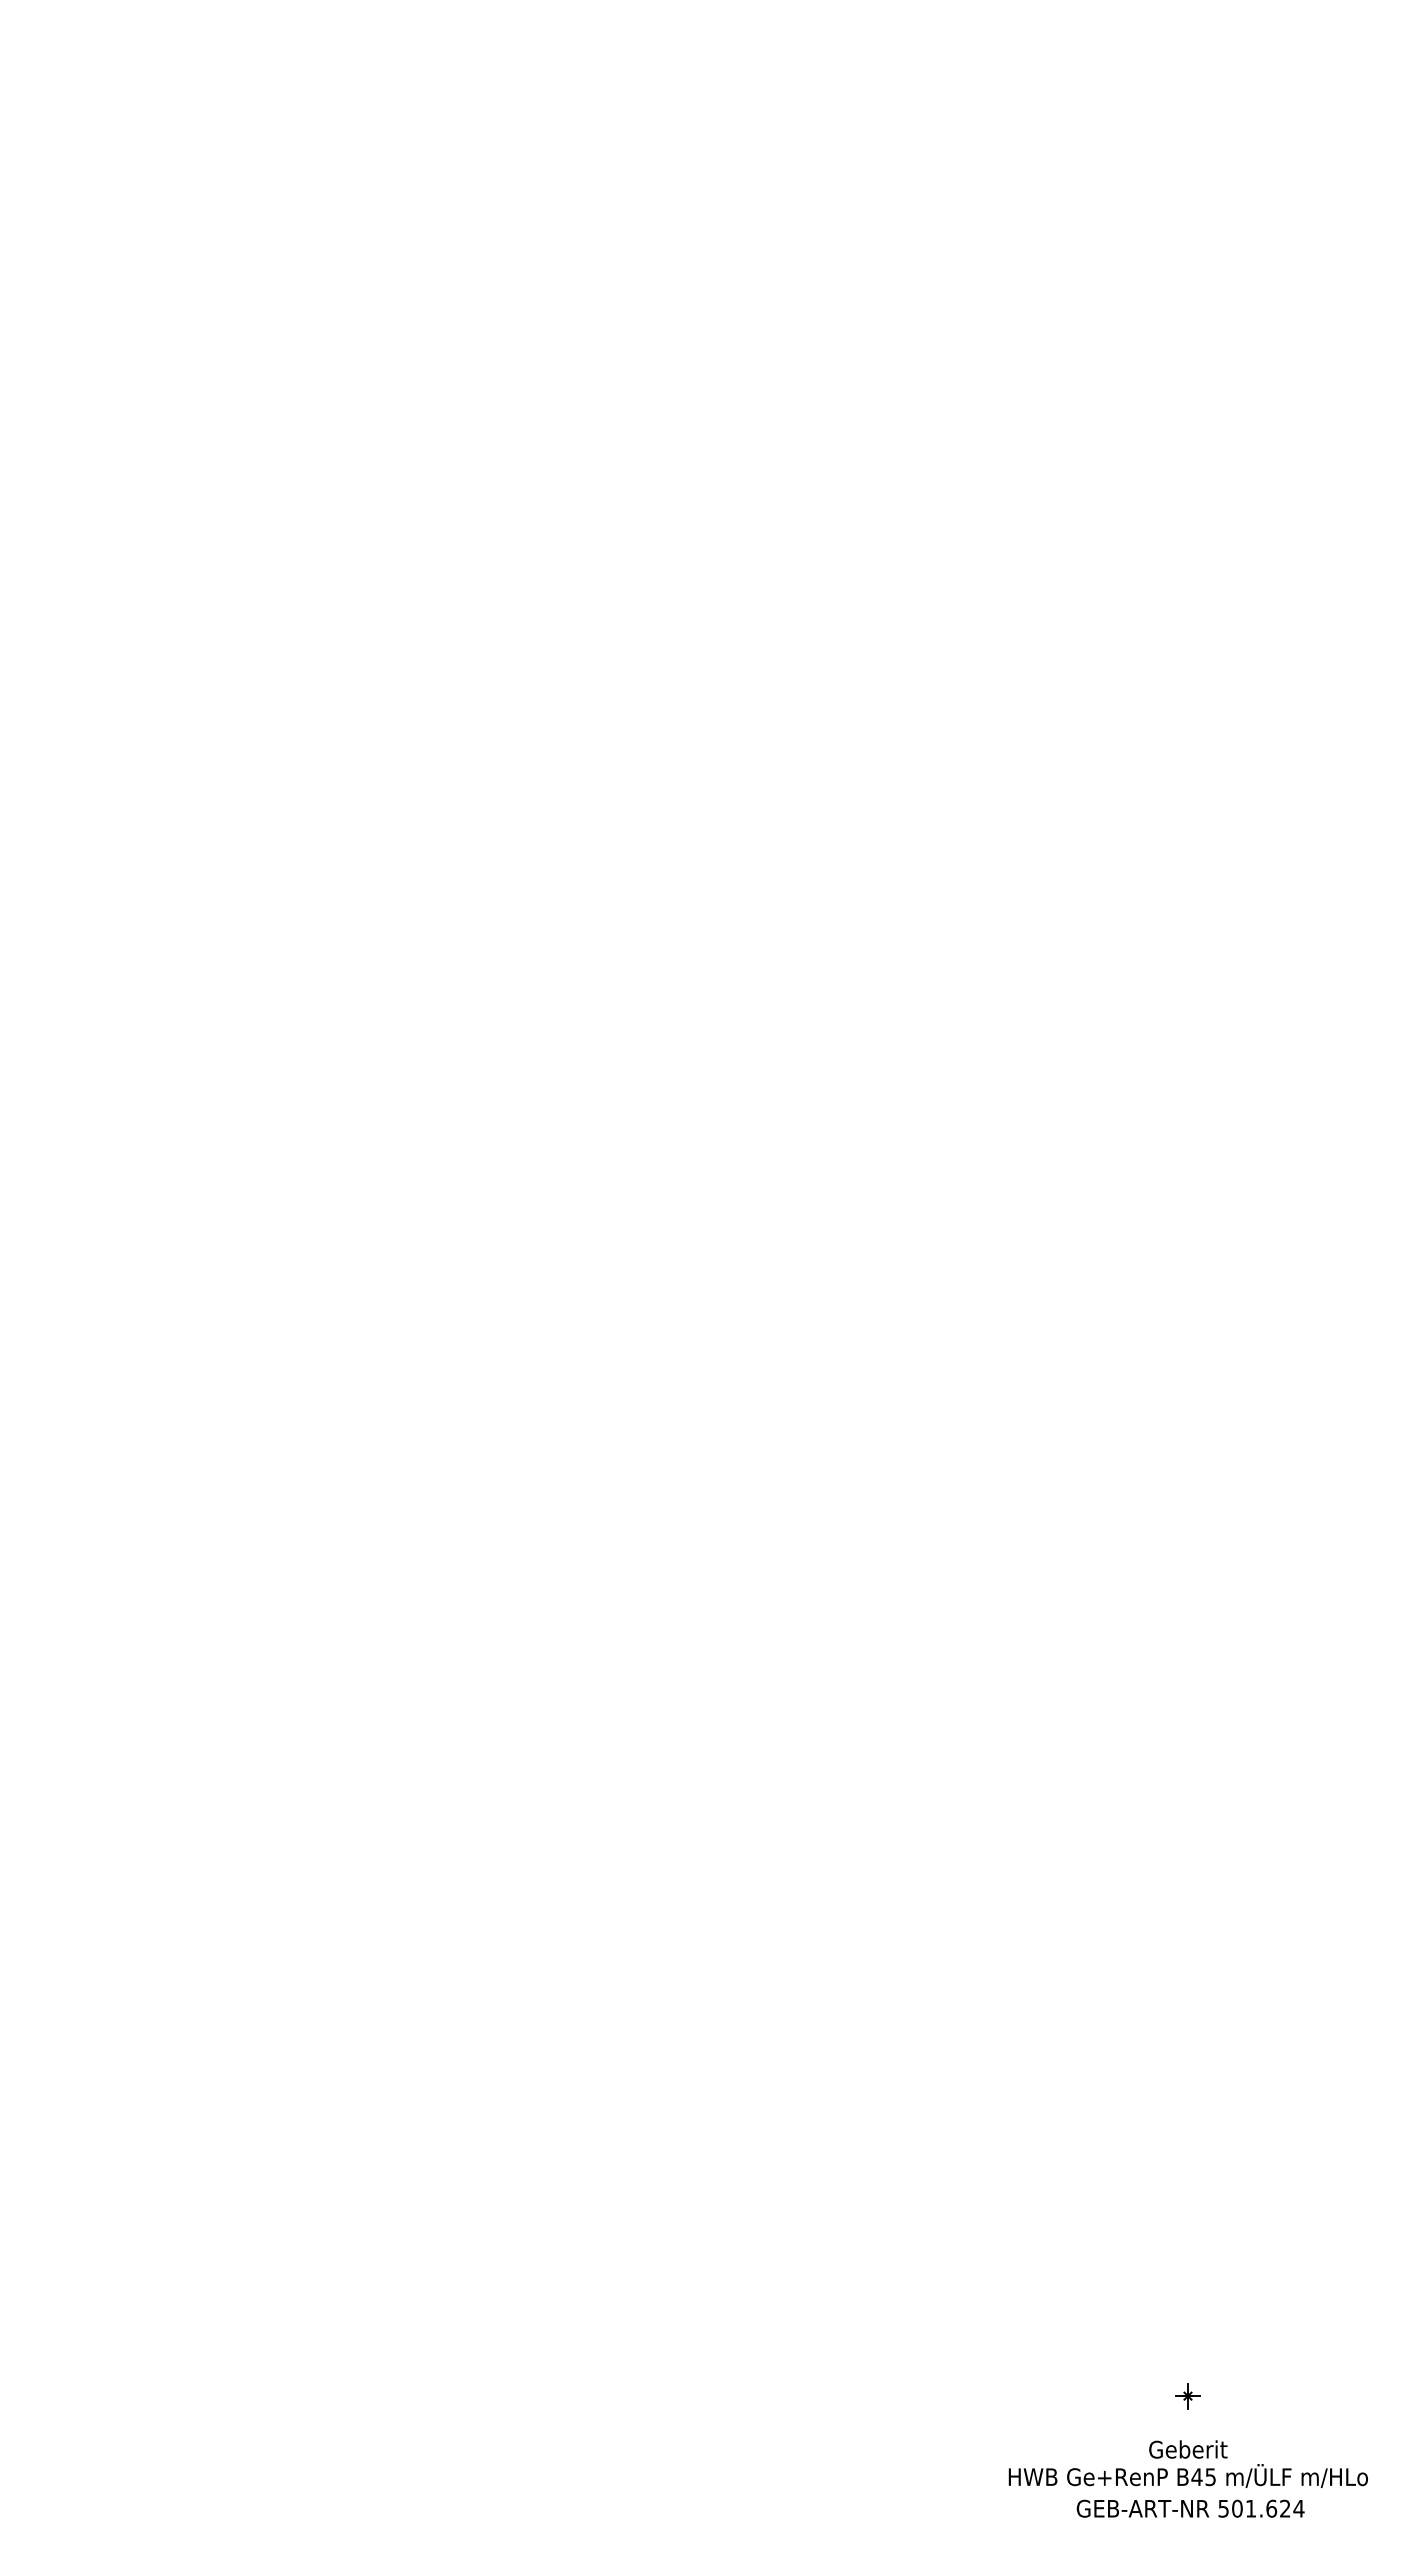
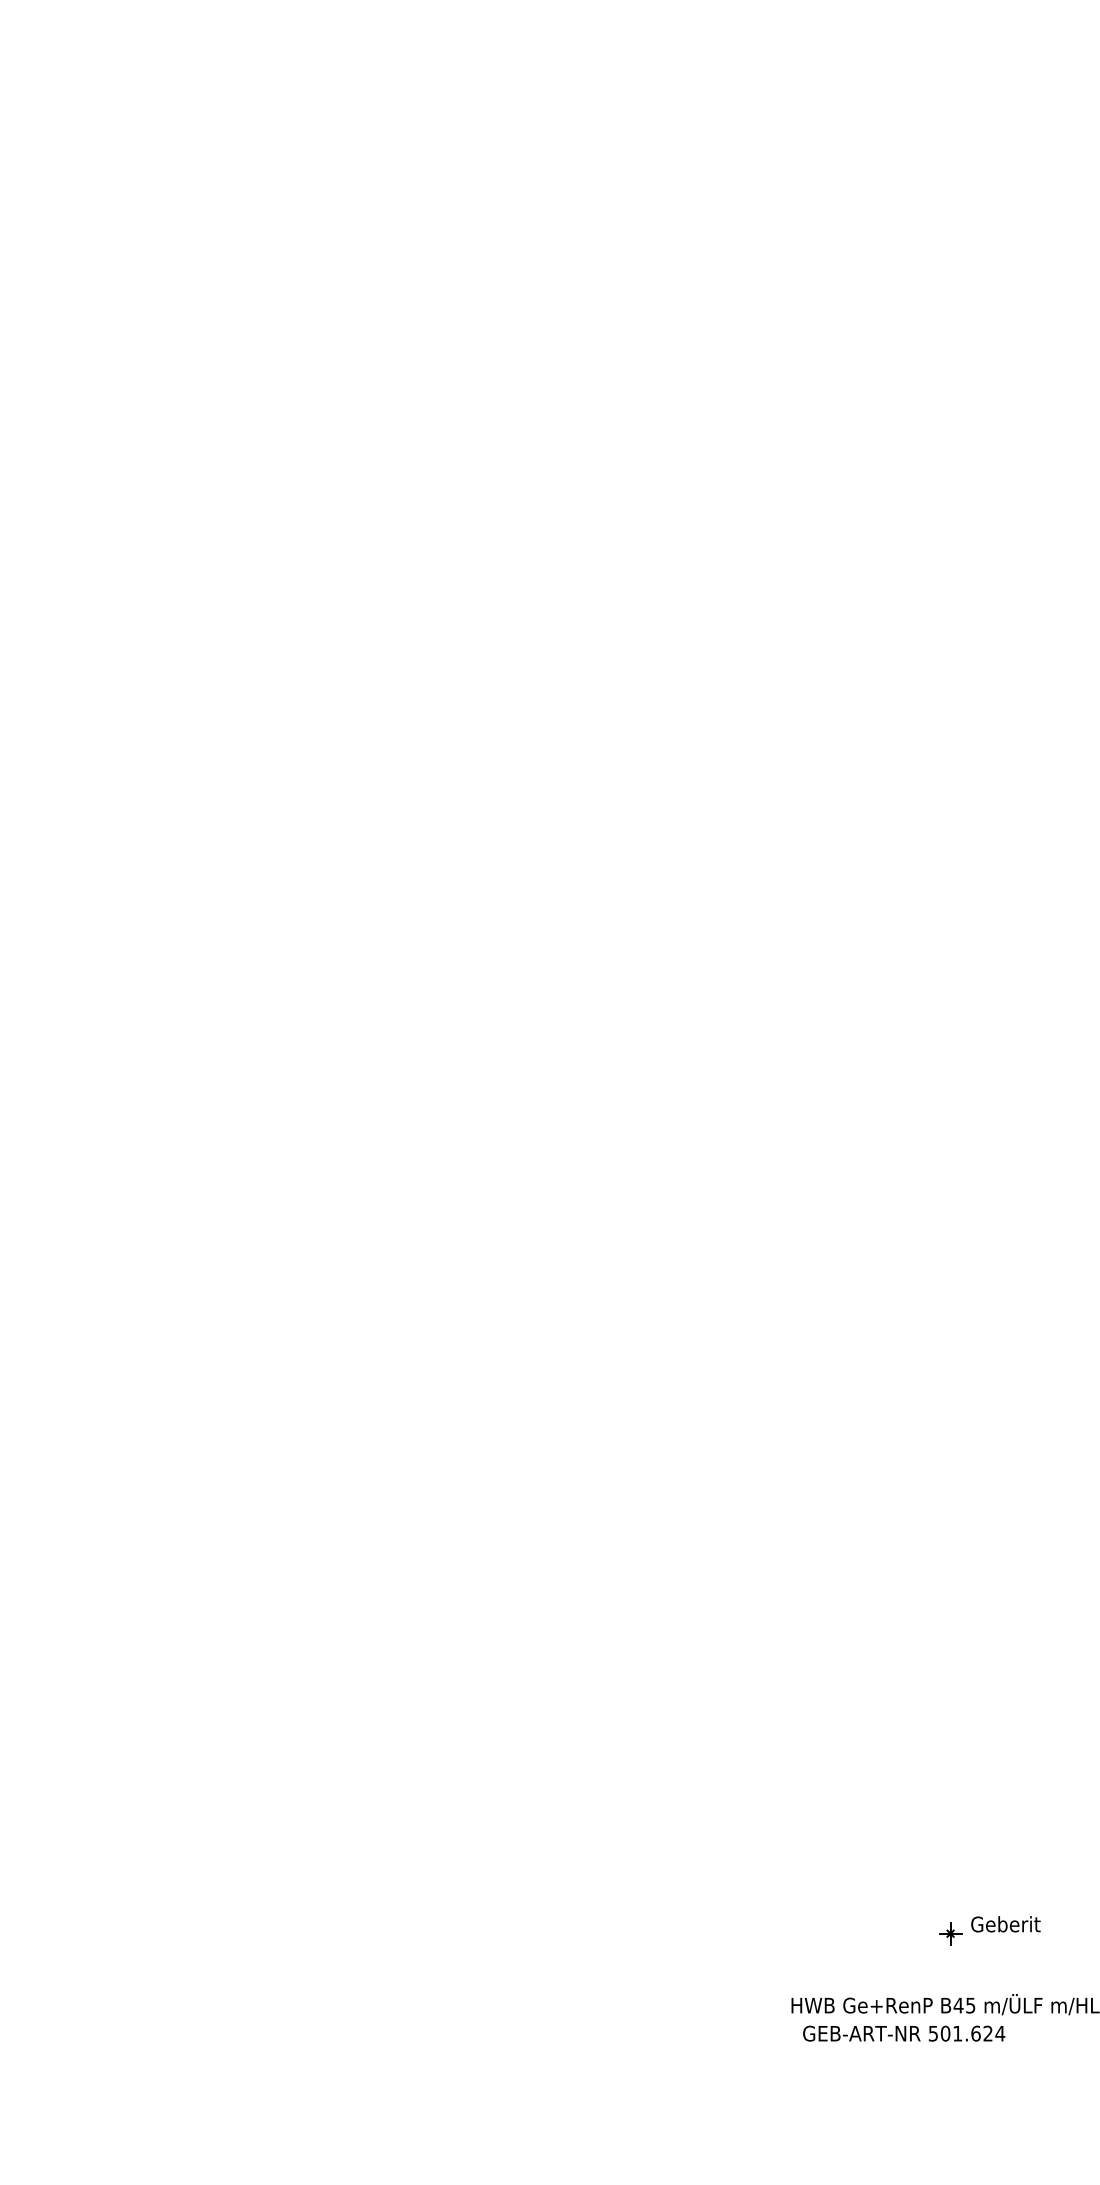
text: (1188, 2449) -> (1006, 1924), moved
text: (1190, 2508) -> (903, 2033), moved

